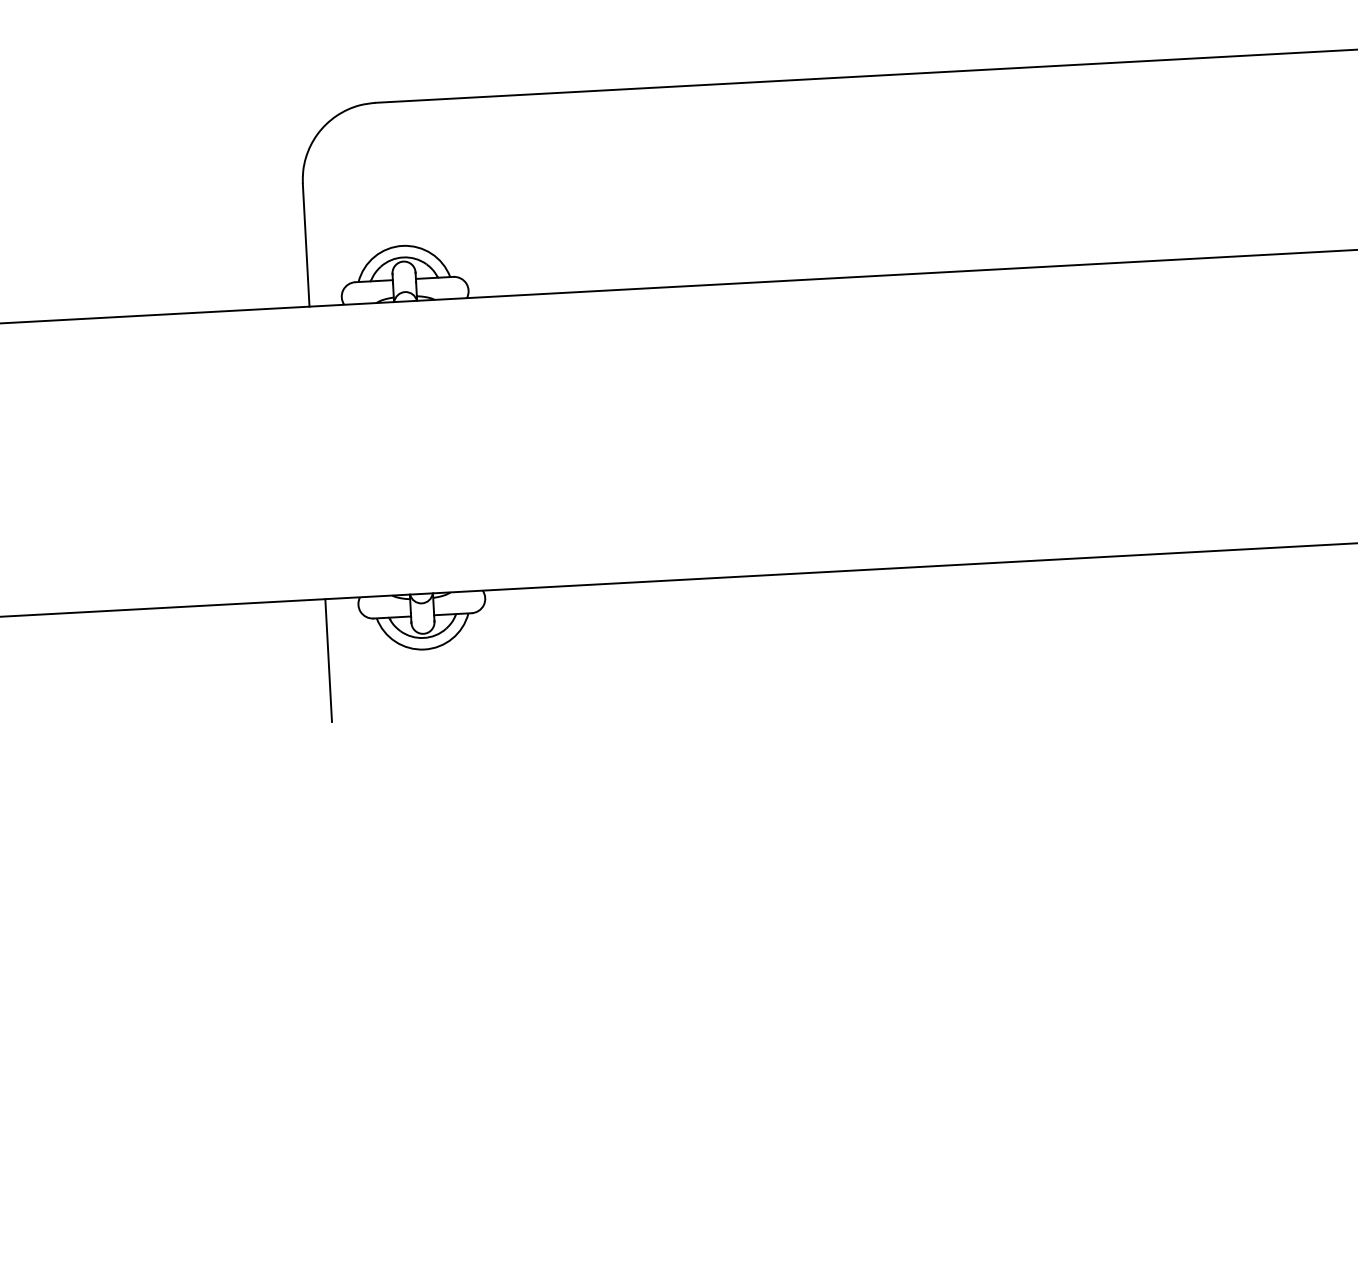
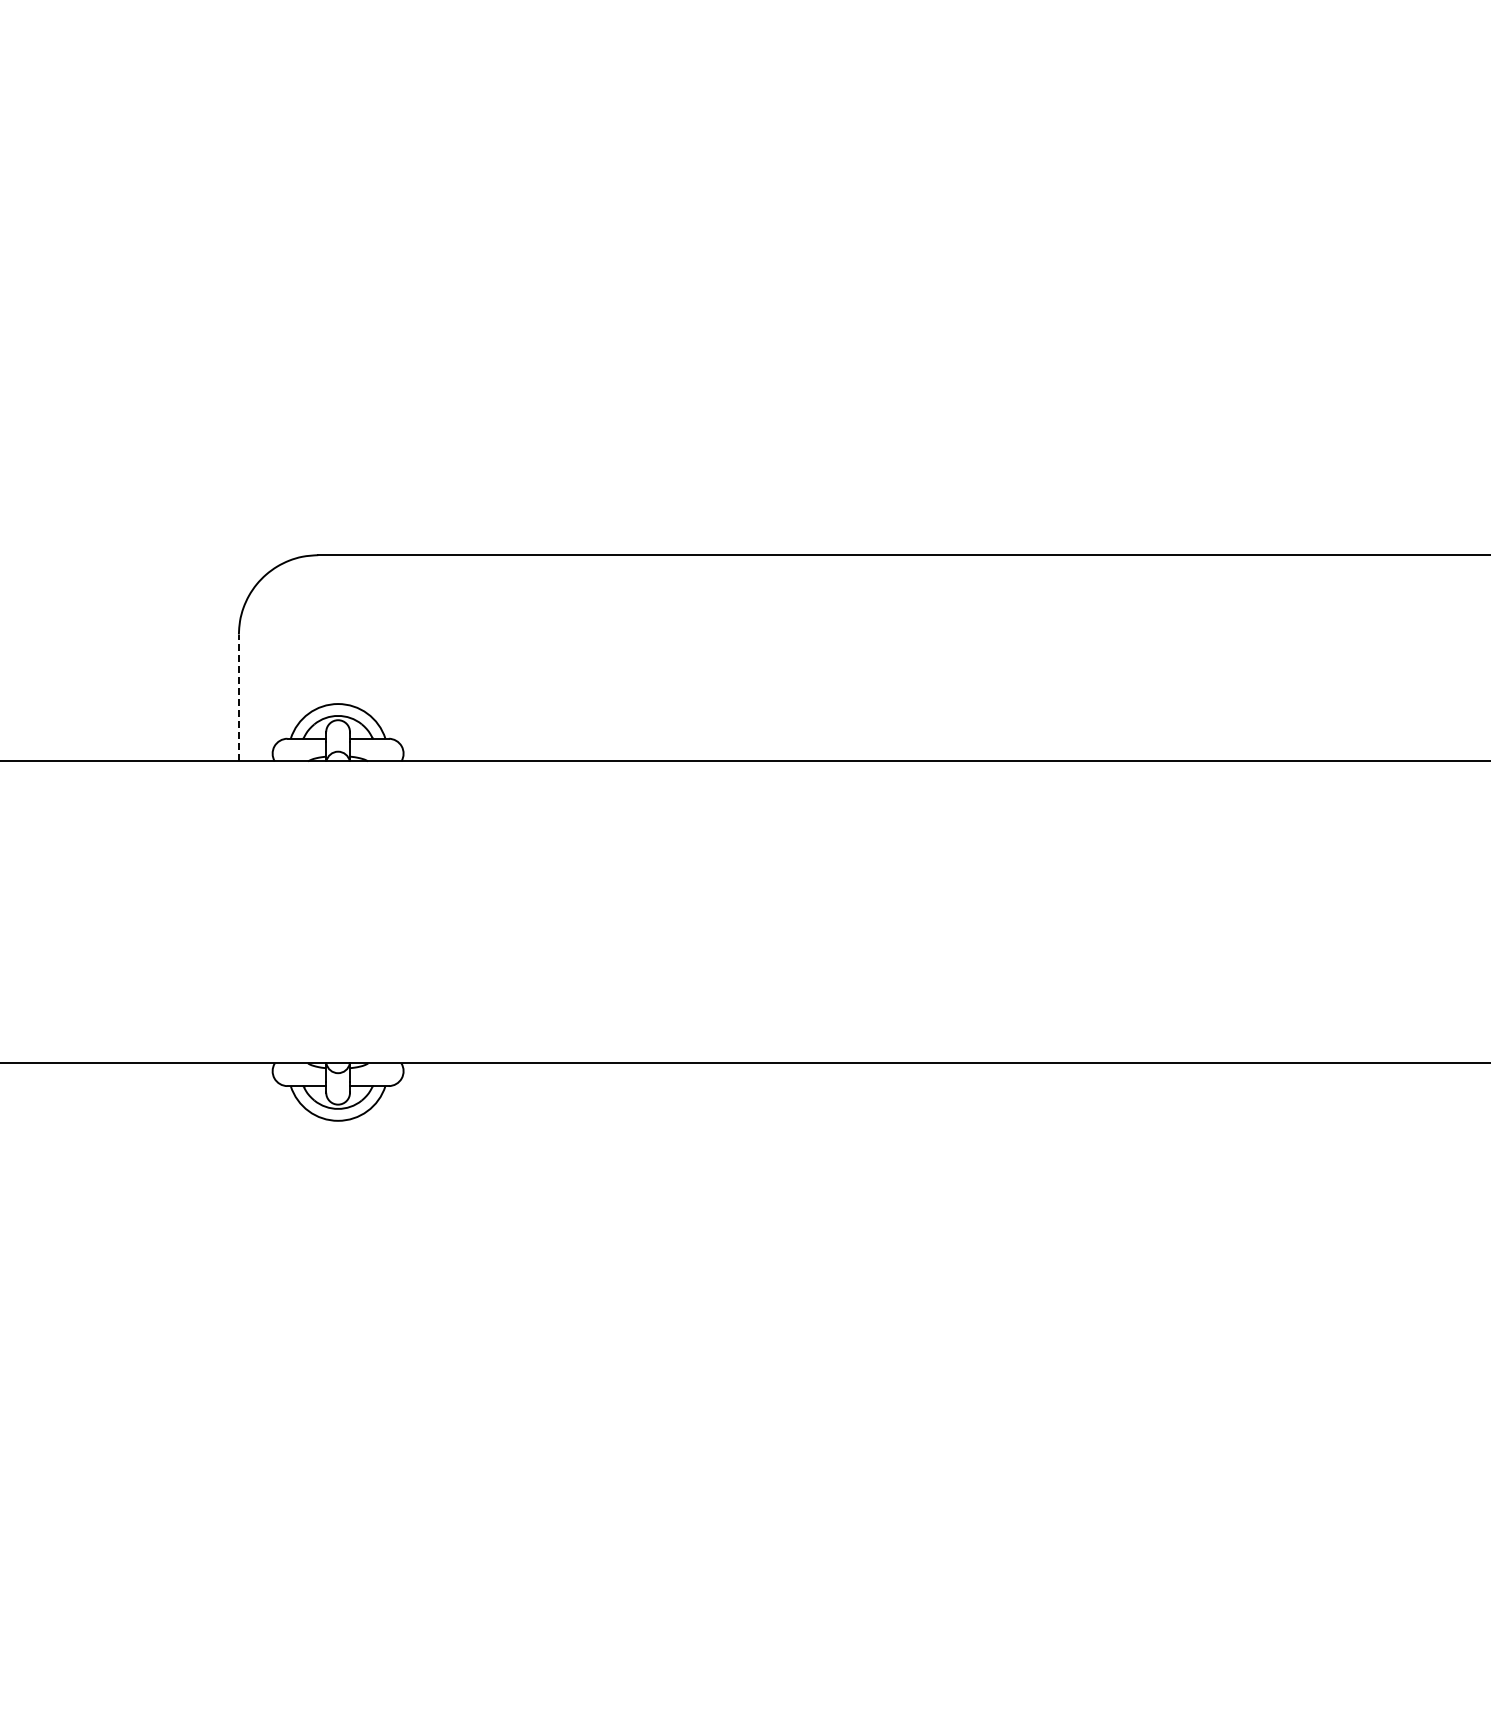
line: (305, 244) -> (238, 697), solid -> dashed
line: (328, 660) -> (238, 1126), removed

